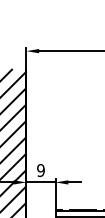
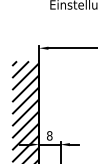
text: (40, 169) -> (49, 135), 9 -> 8

